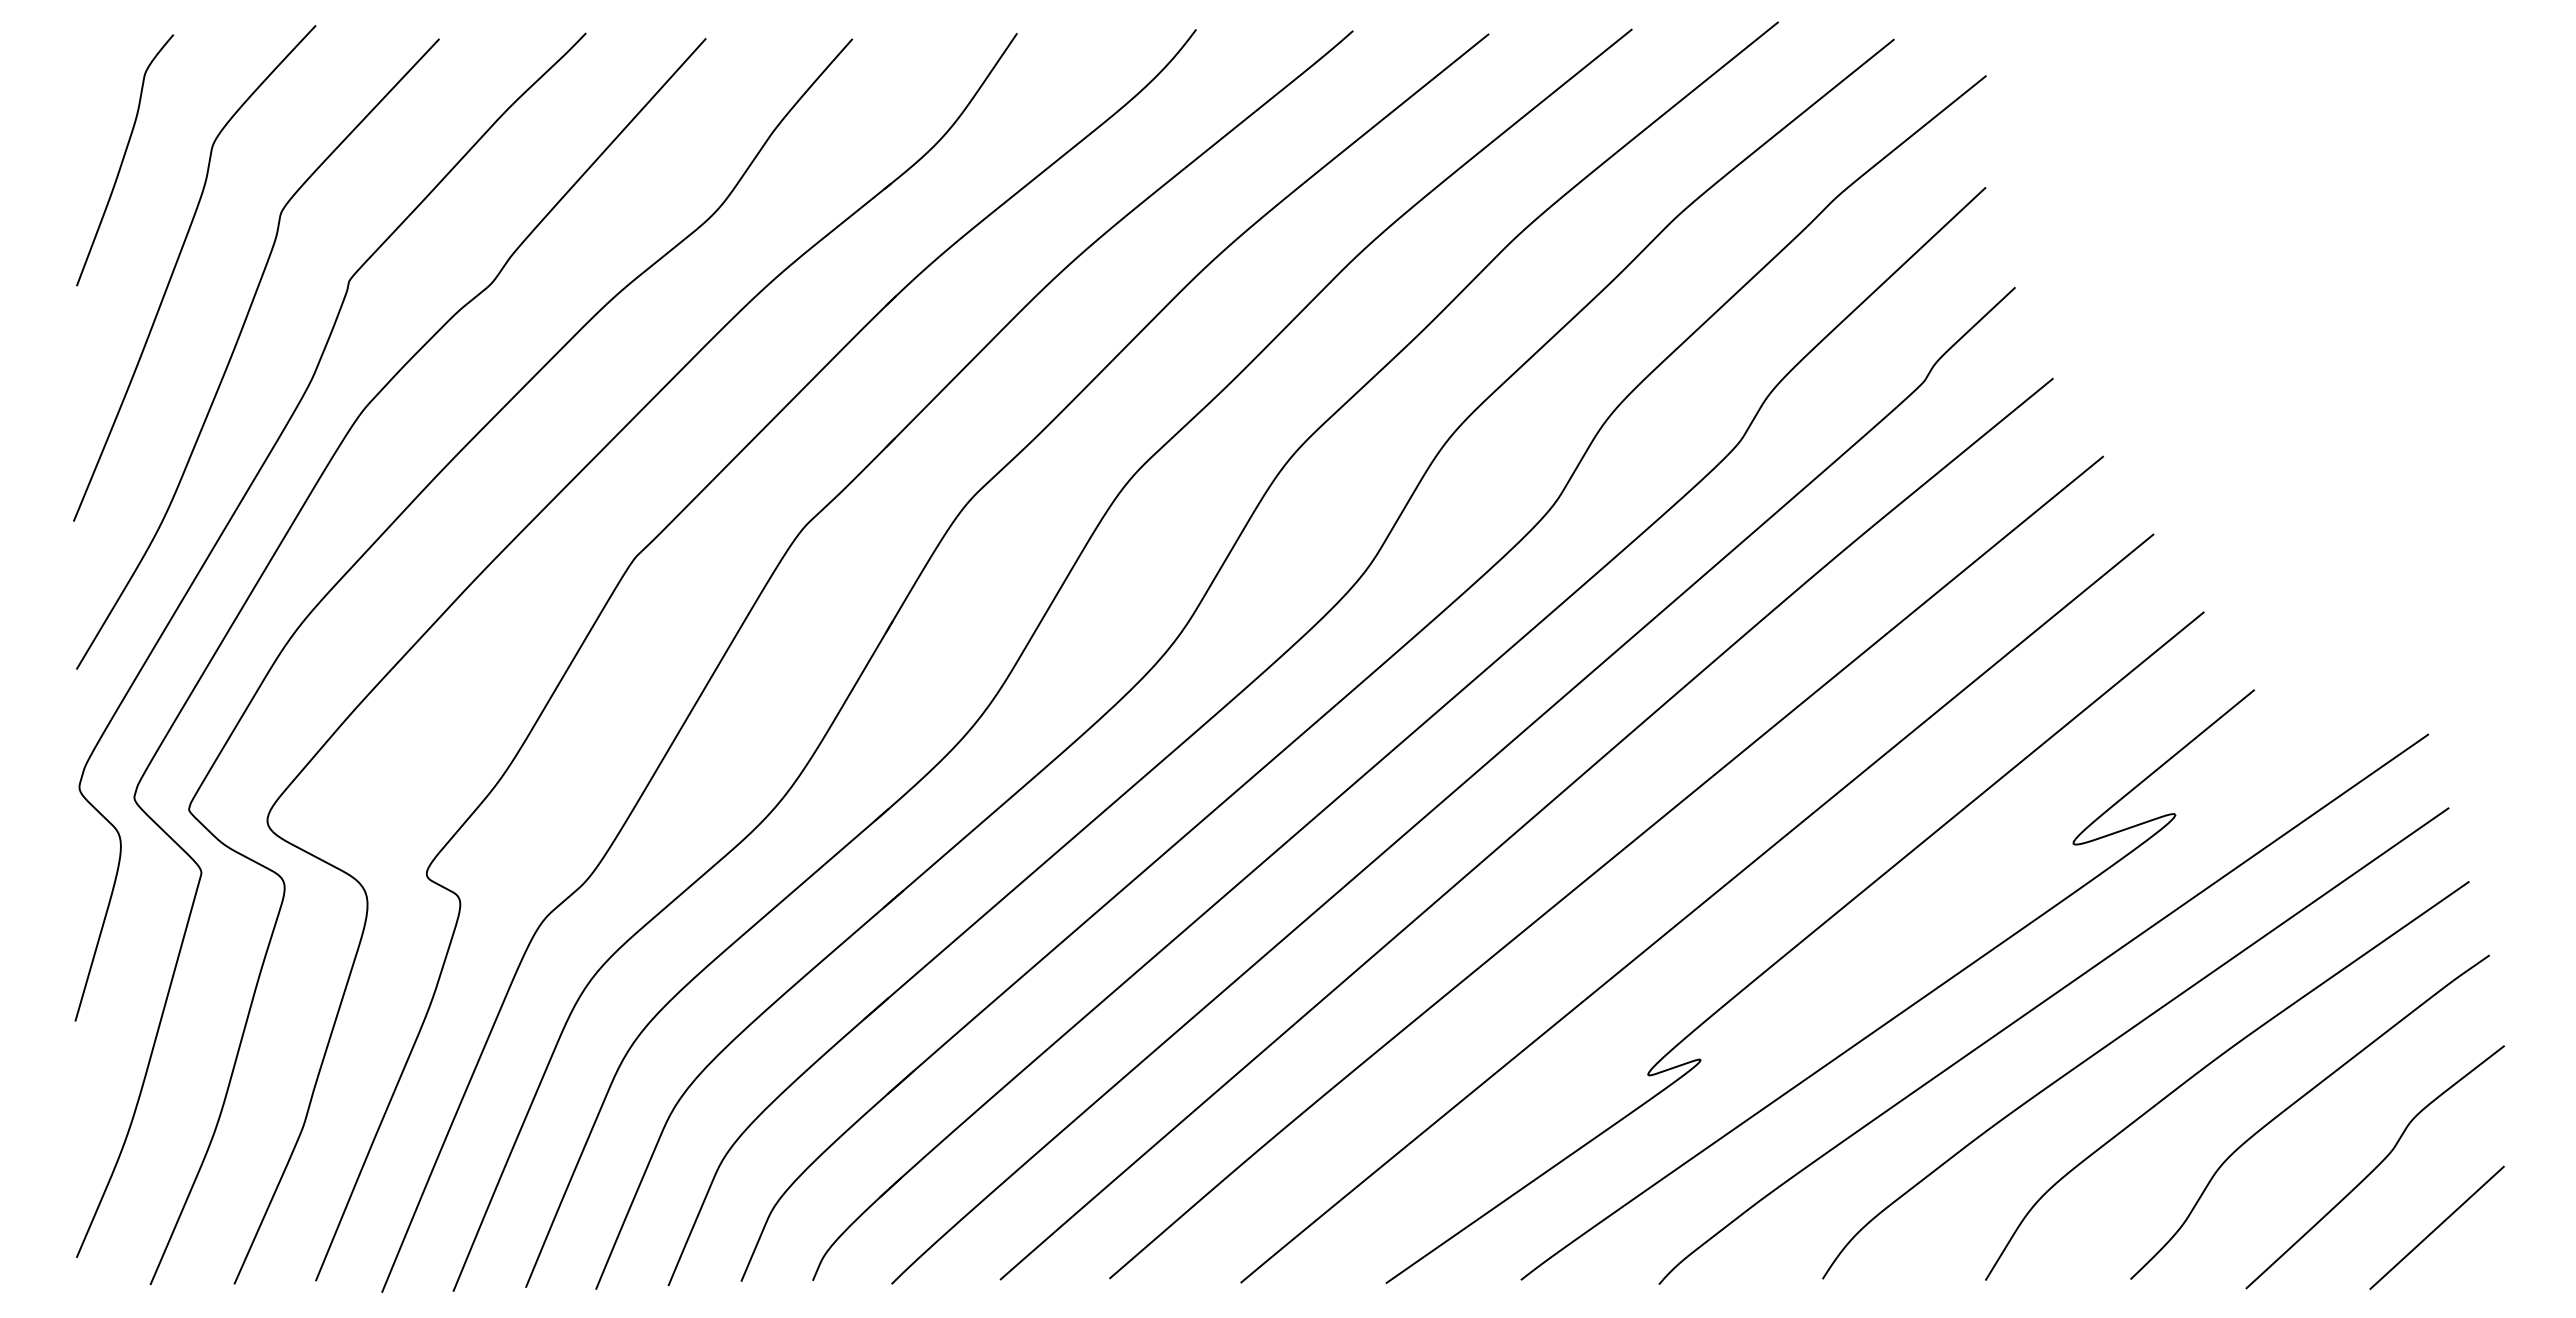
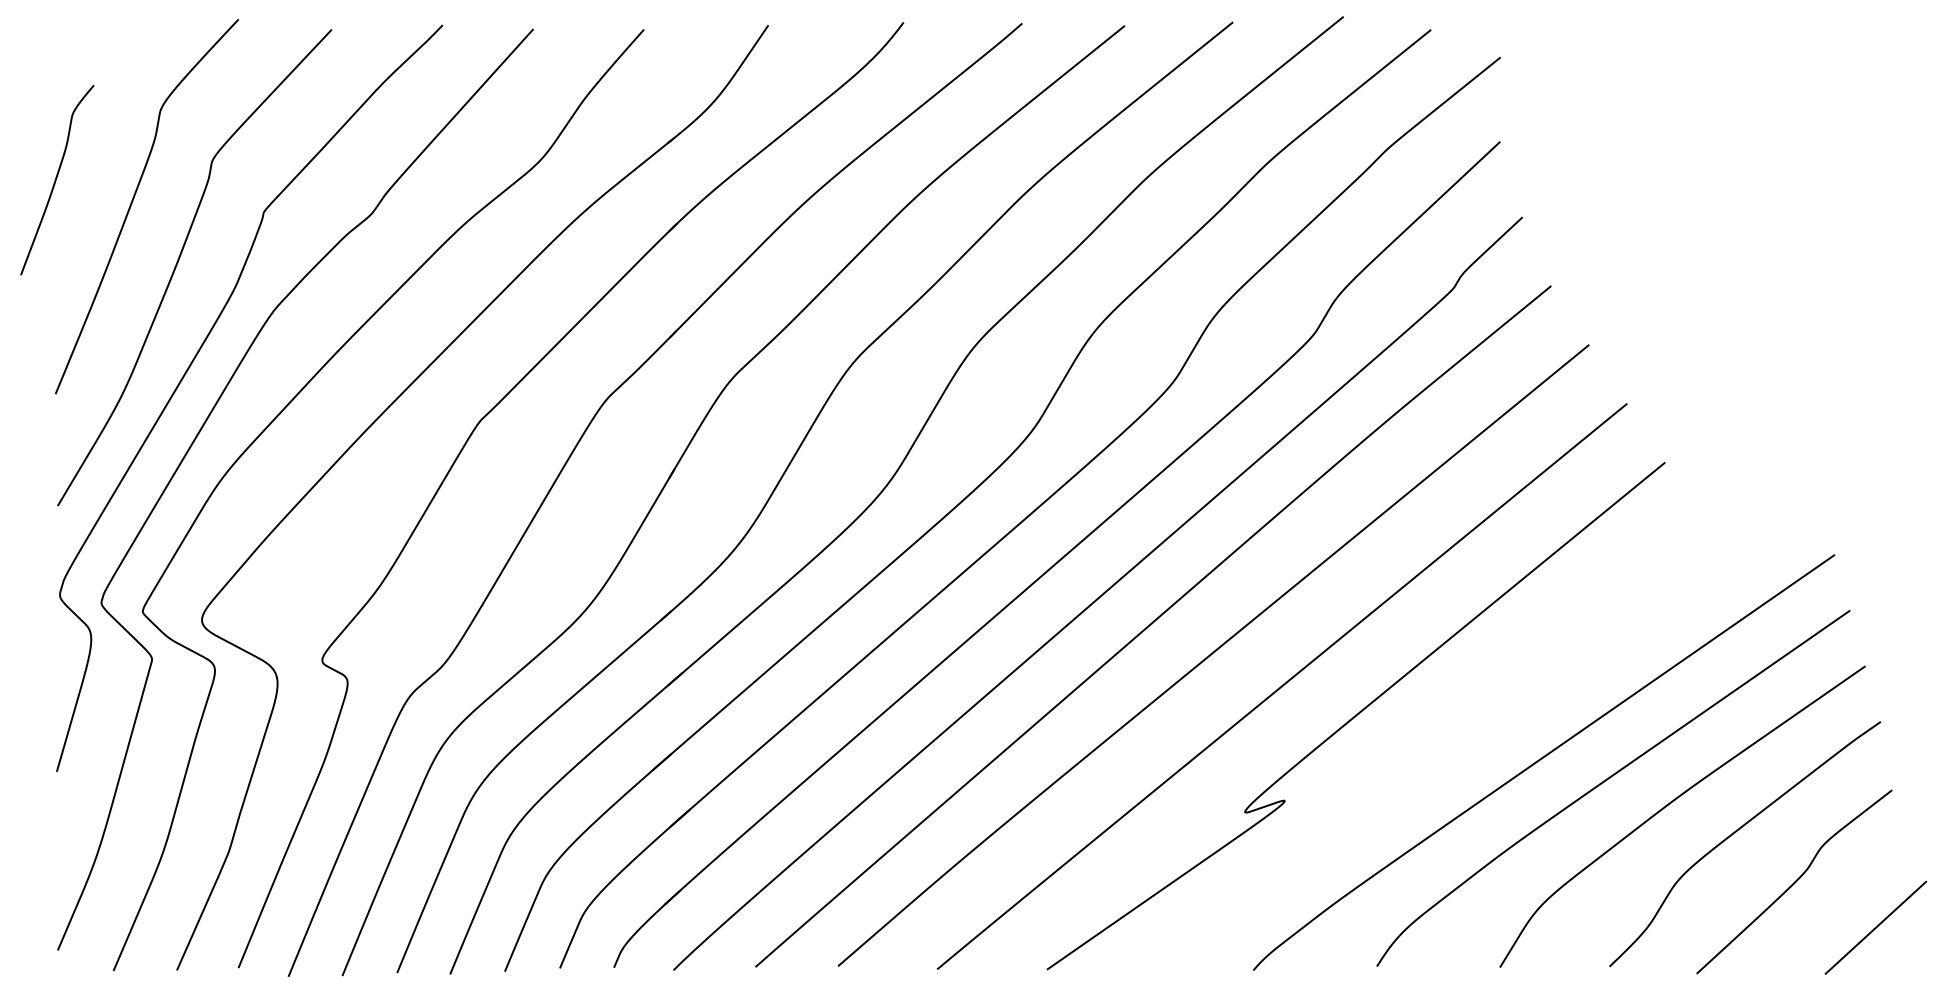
curve: (123, 160) -> (56, 180), moved
curve: (1905, 1008) -> (1439, 762), removed
line: (2436, 1227) -> (1875, 927), moved

